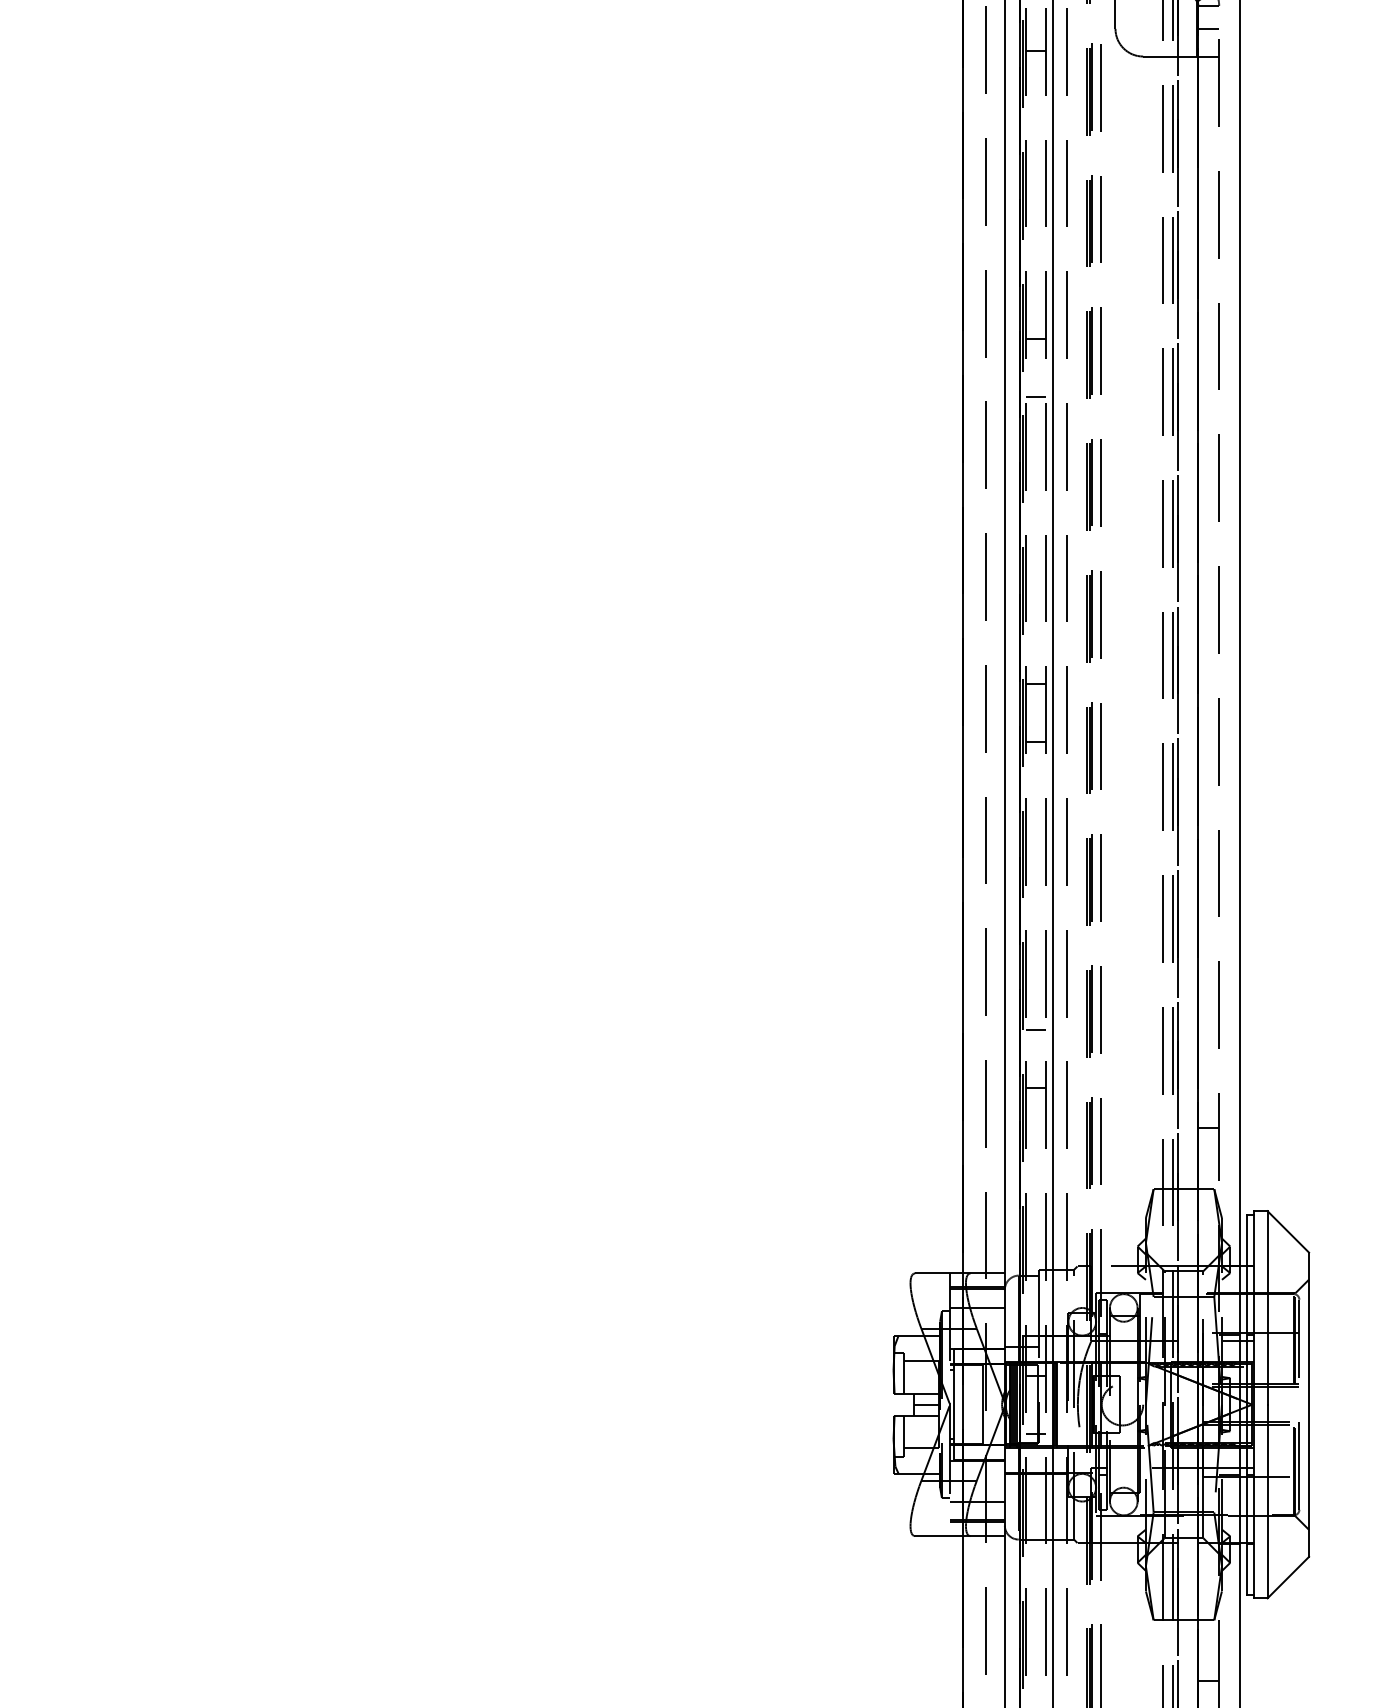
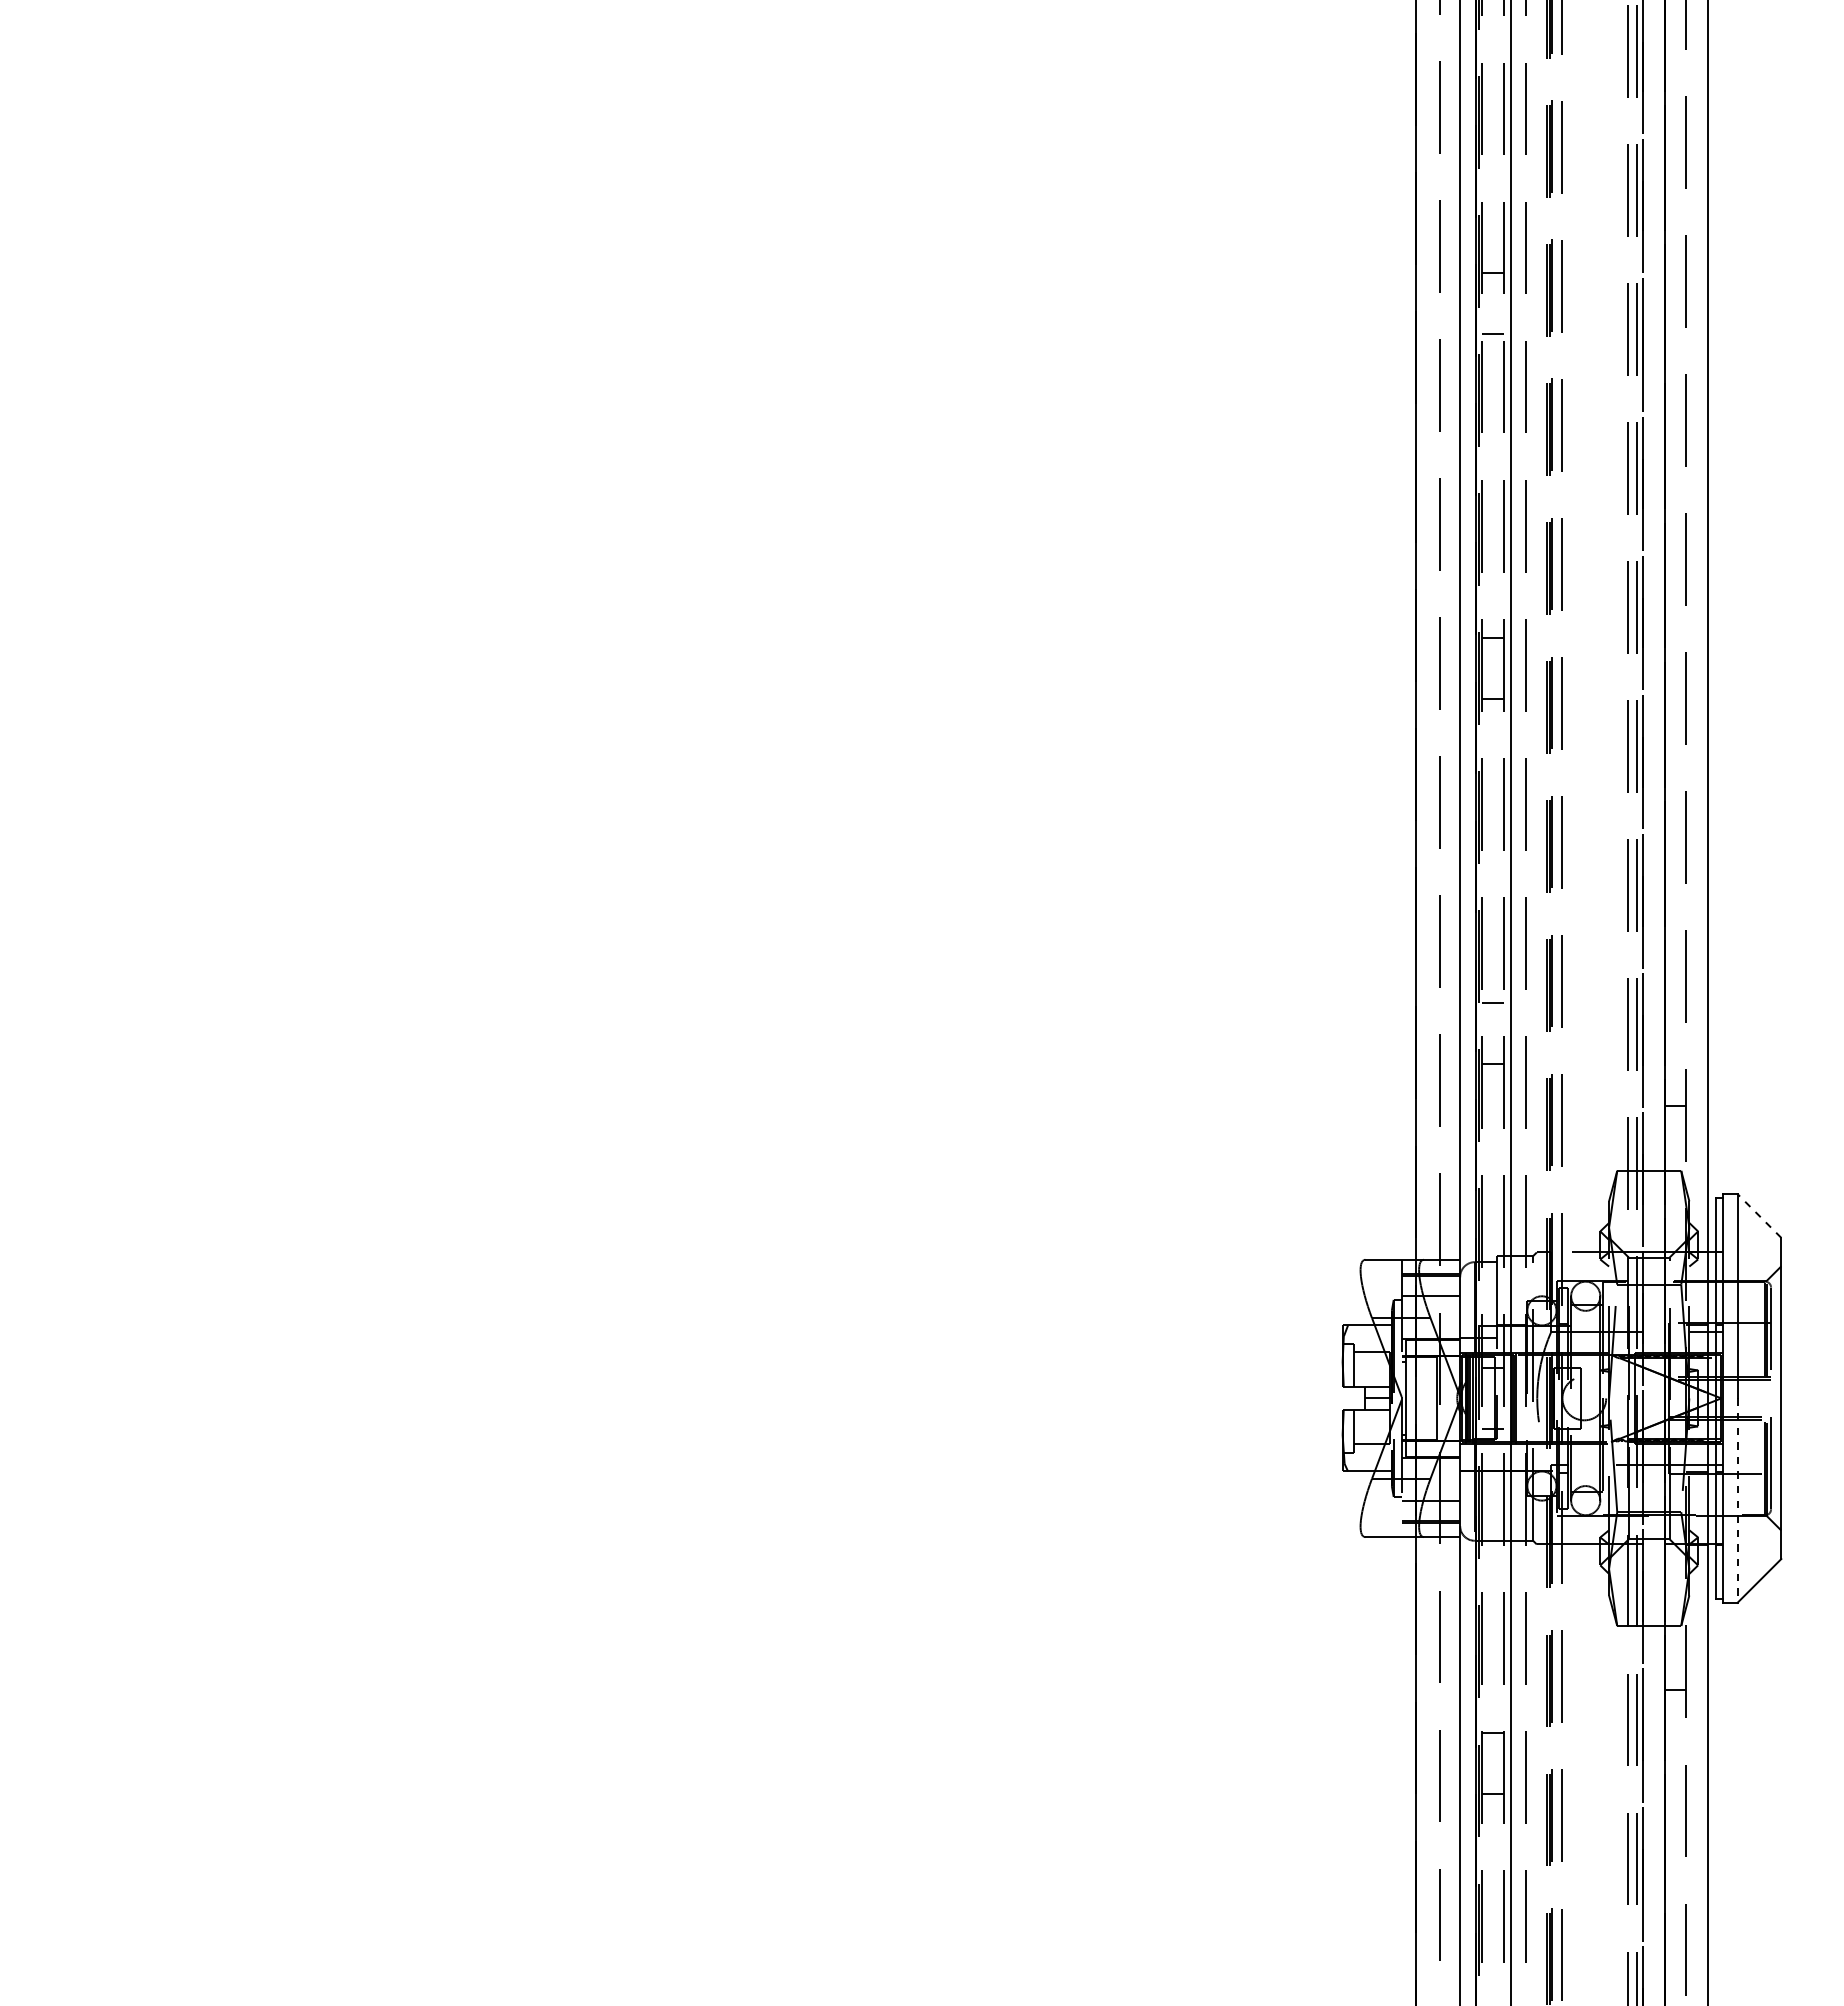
line: (1288, 1231) -> (1759, 1215), solid -> dashed
line: (1267, 1502) -> (1737, 1501), solid -> dashed

